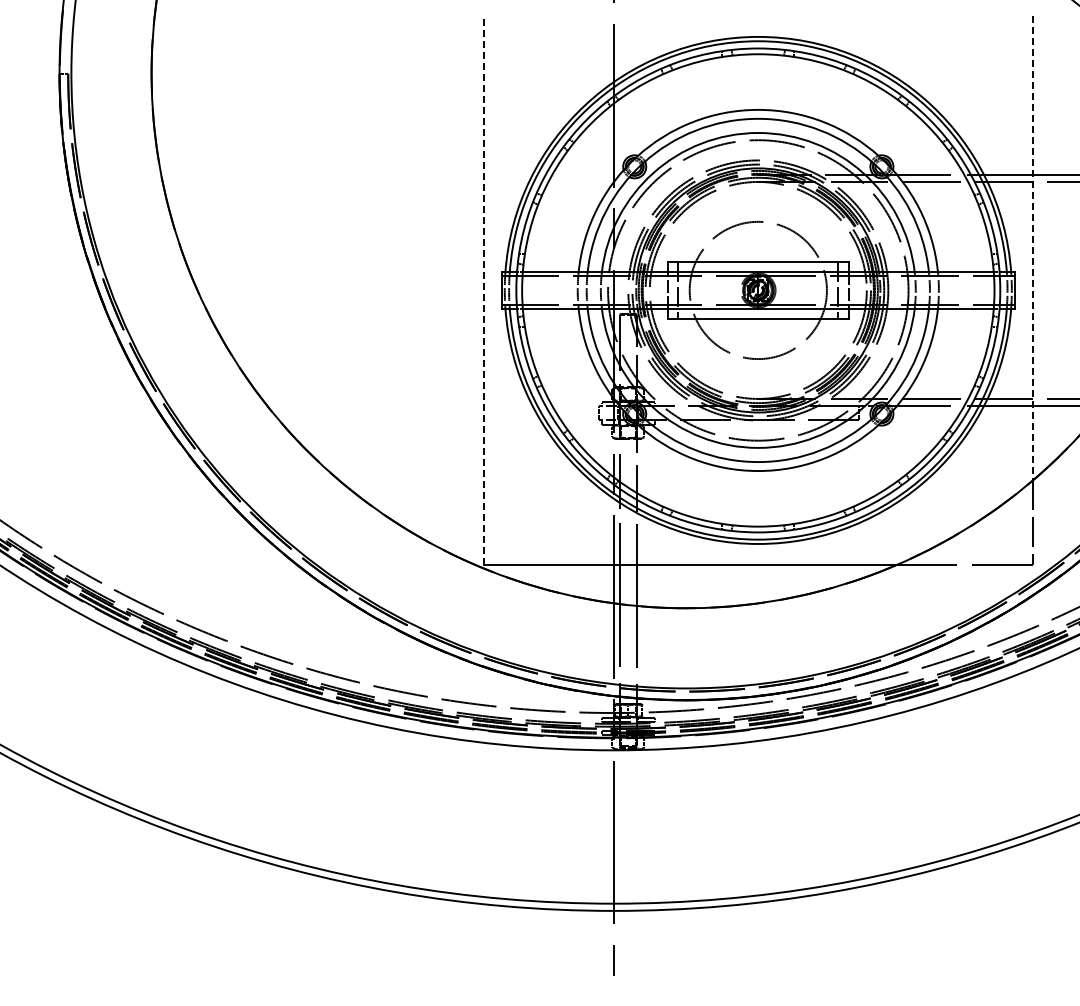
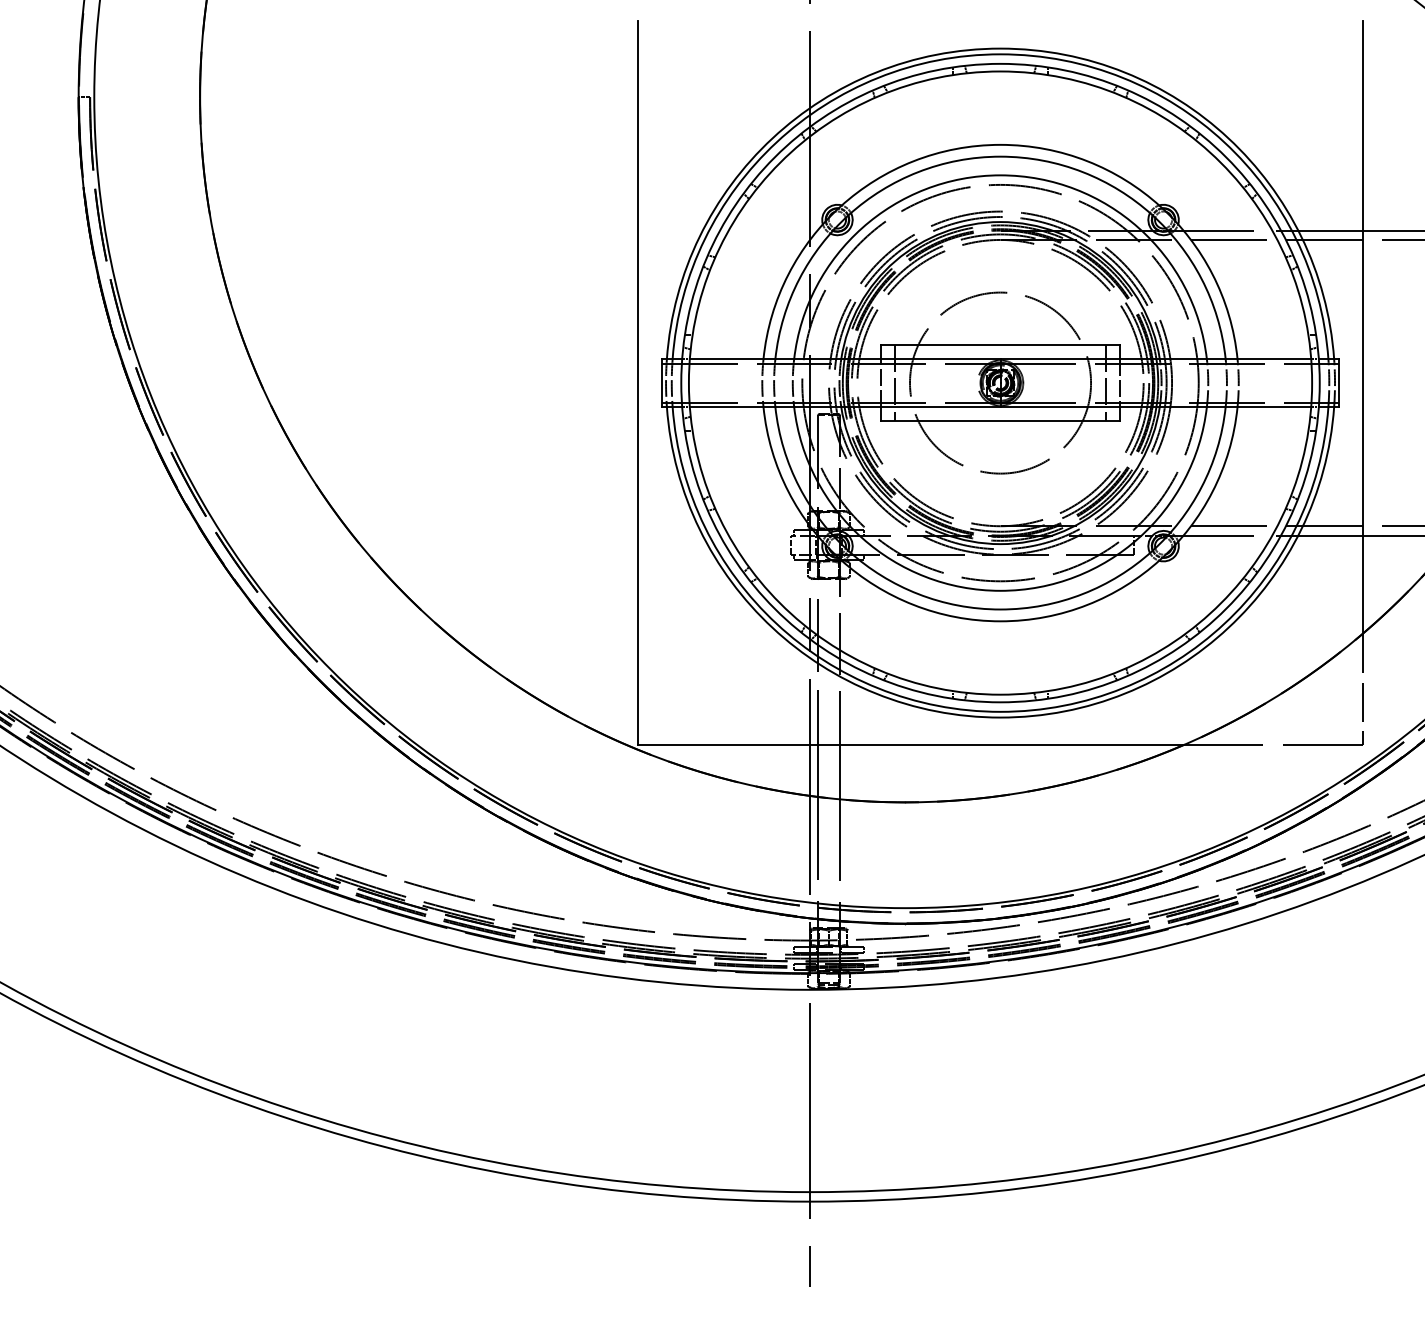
line: (1032, 248) -> (1362, 327), dashed -> solid
line: (483, 289) -> (637, 381), dashed -> solid

